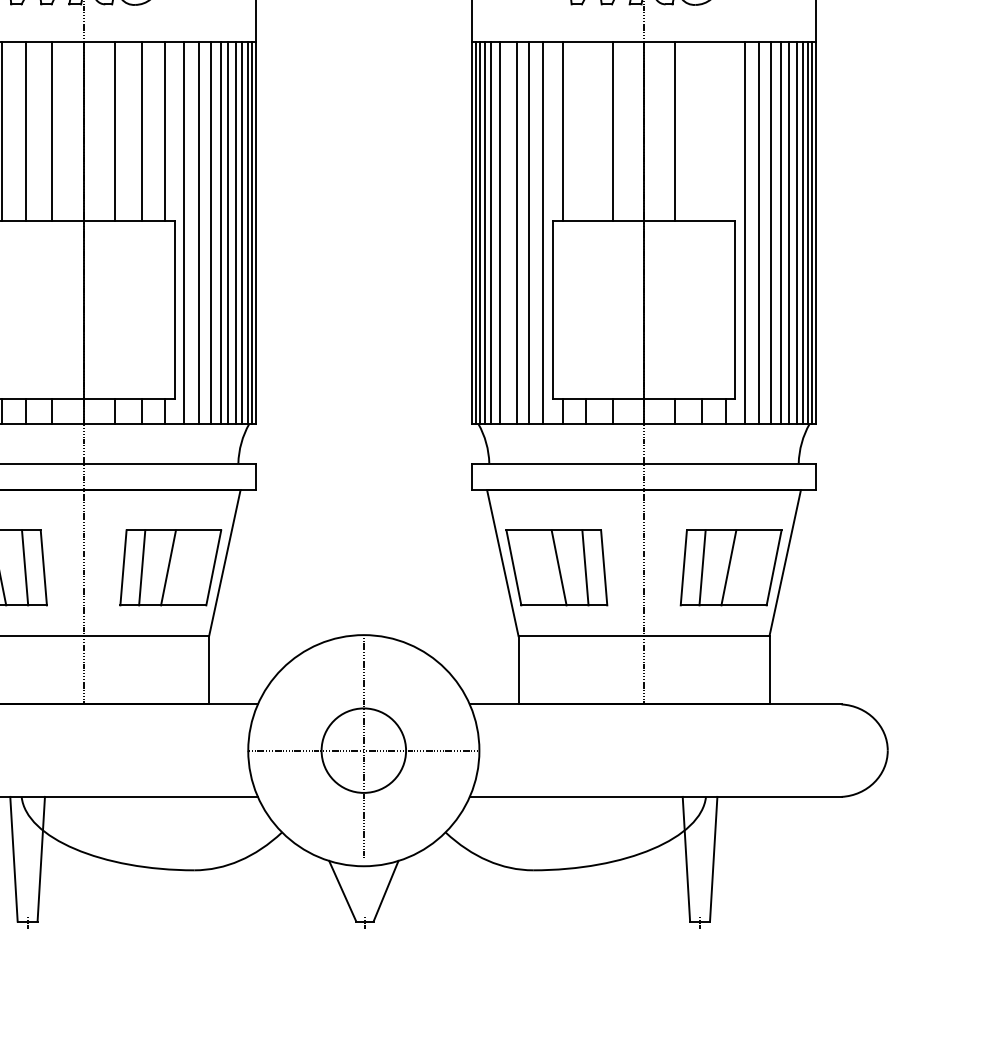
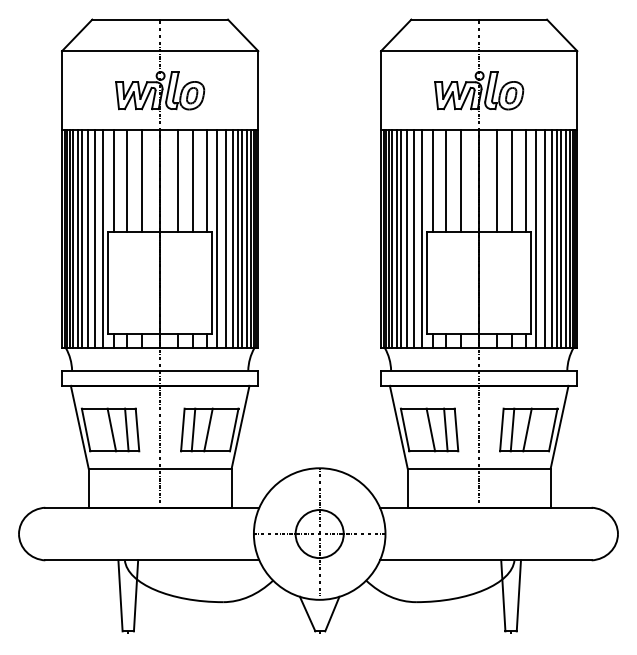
line: (586, 131) -> (446, 181), added
line: (702, 131) -> (512, 181), added
line: (725, 131) -> (525, 181), added
line: (507, 233) -> (401, 239), added

